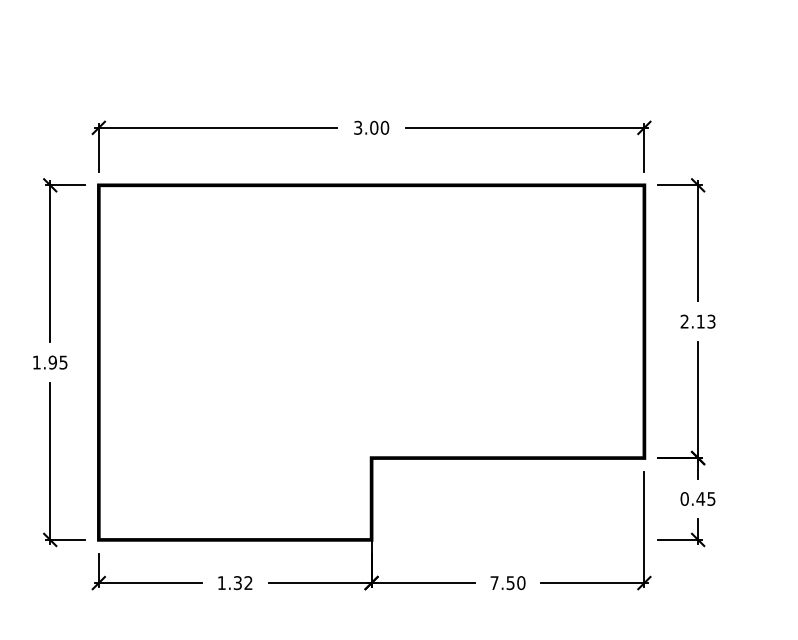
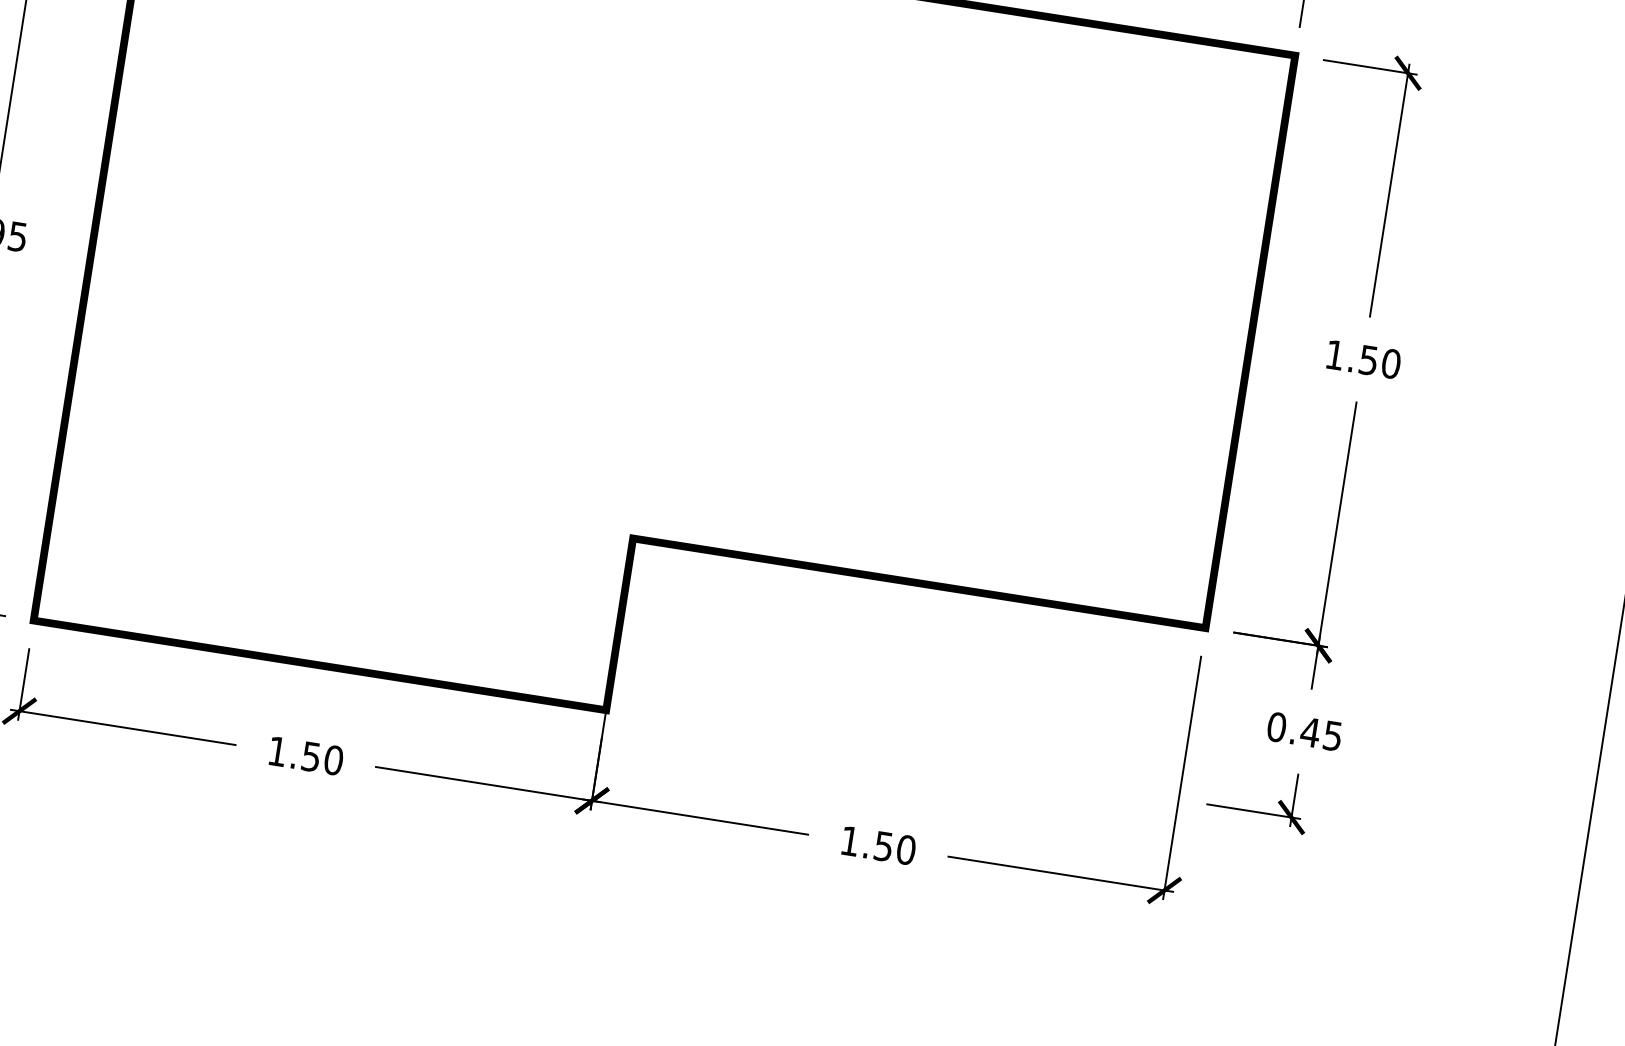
text: (697, 321) -> (1361, 358), 2.13 -> 1.50
text: (494, 582) -> (850, 839), 7.50 -> 1.50
text: (243, 583) -> (322, 759), 1.32 -> 1.50

